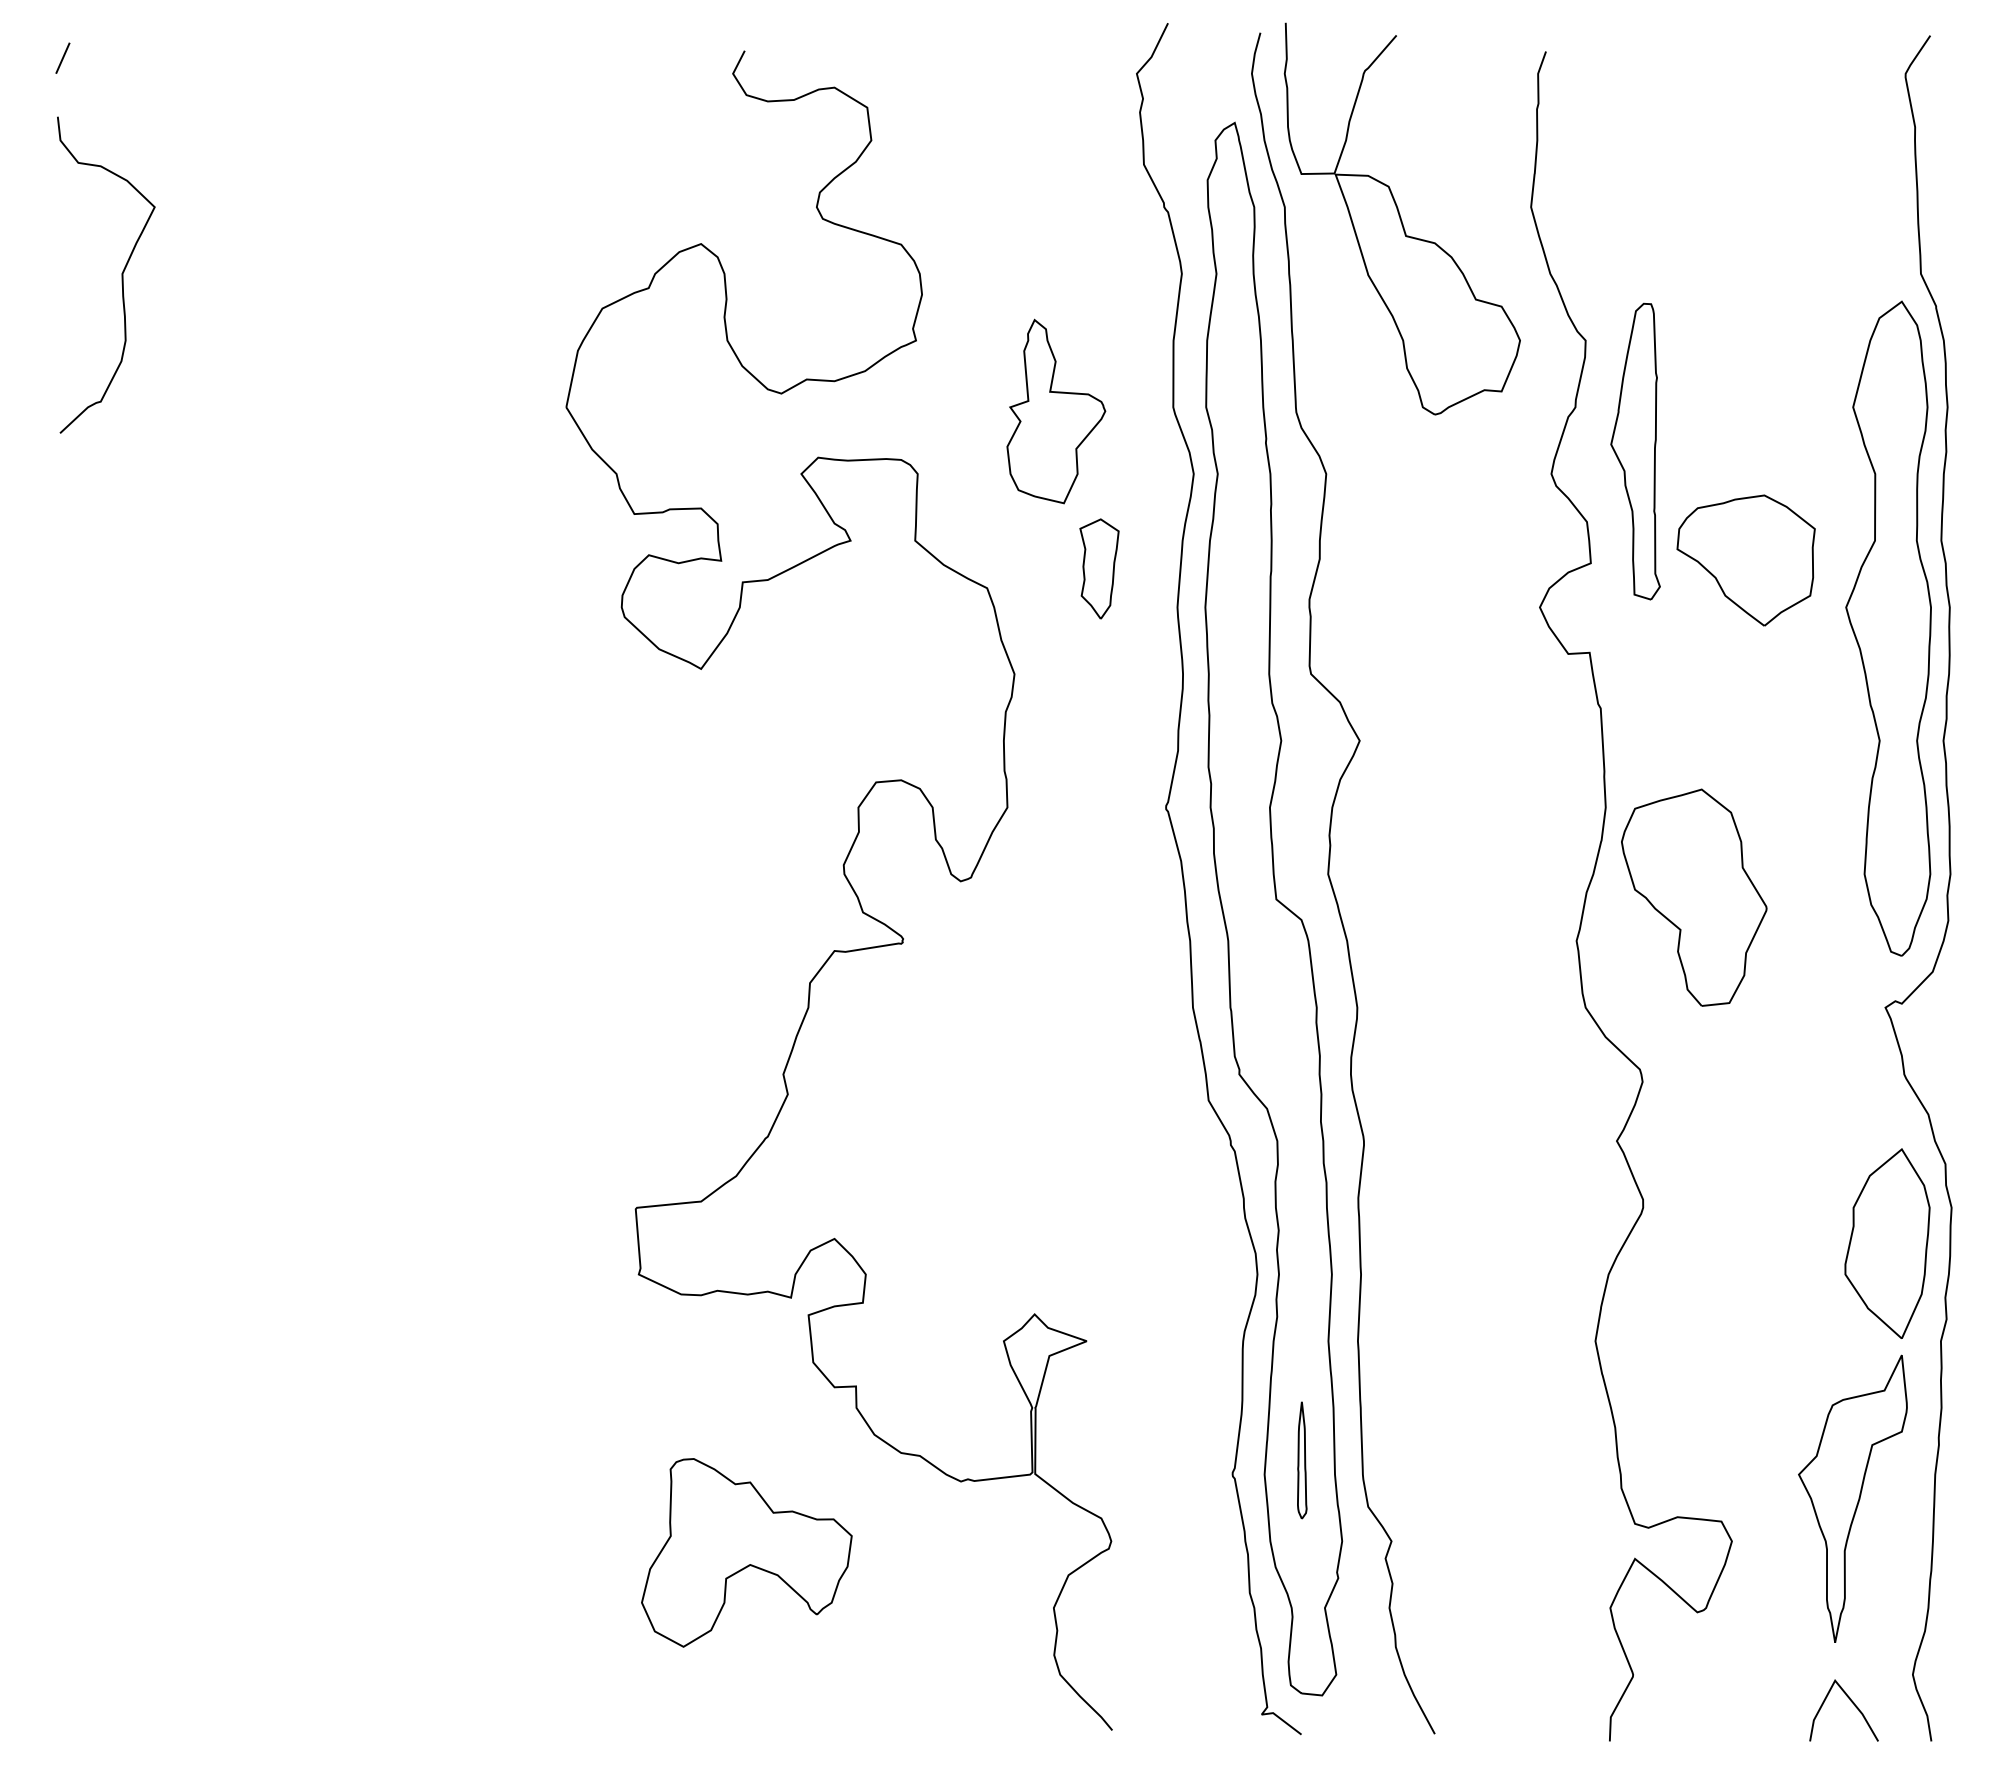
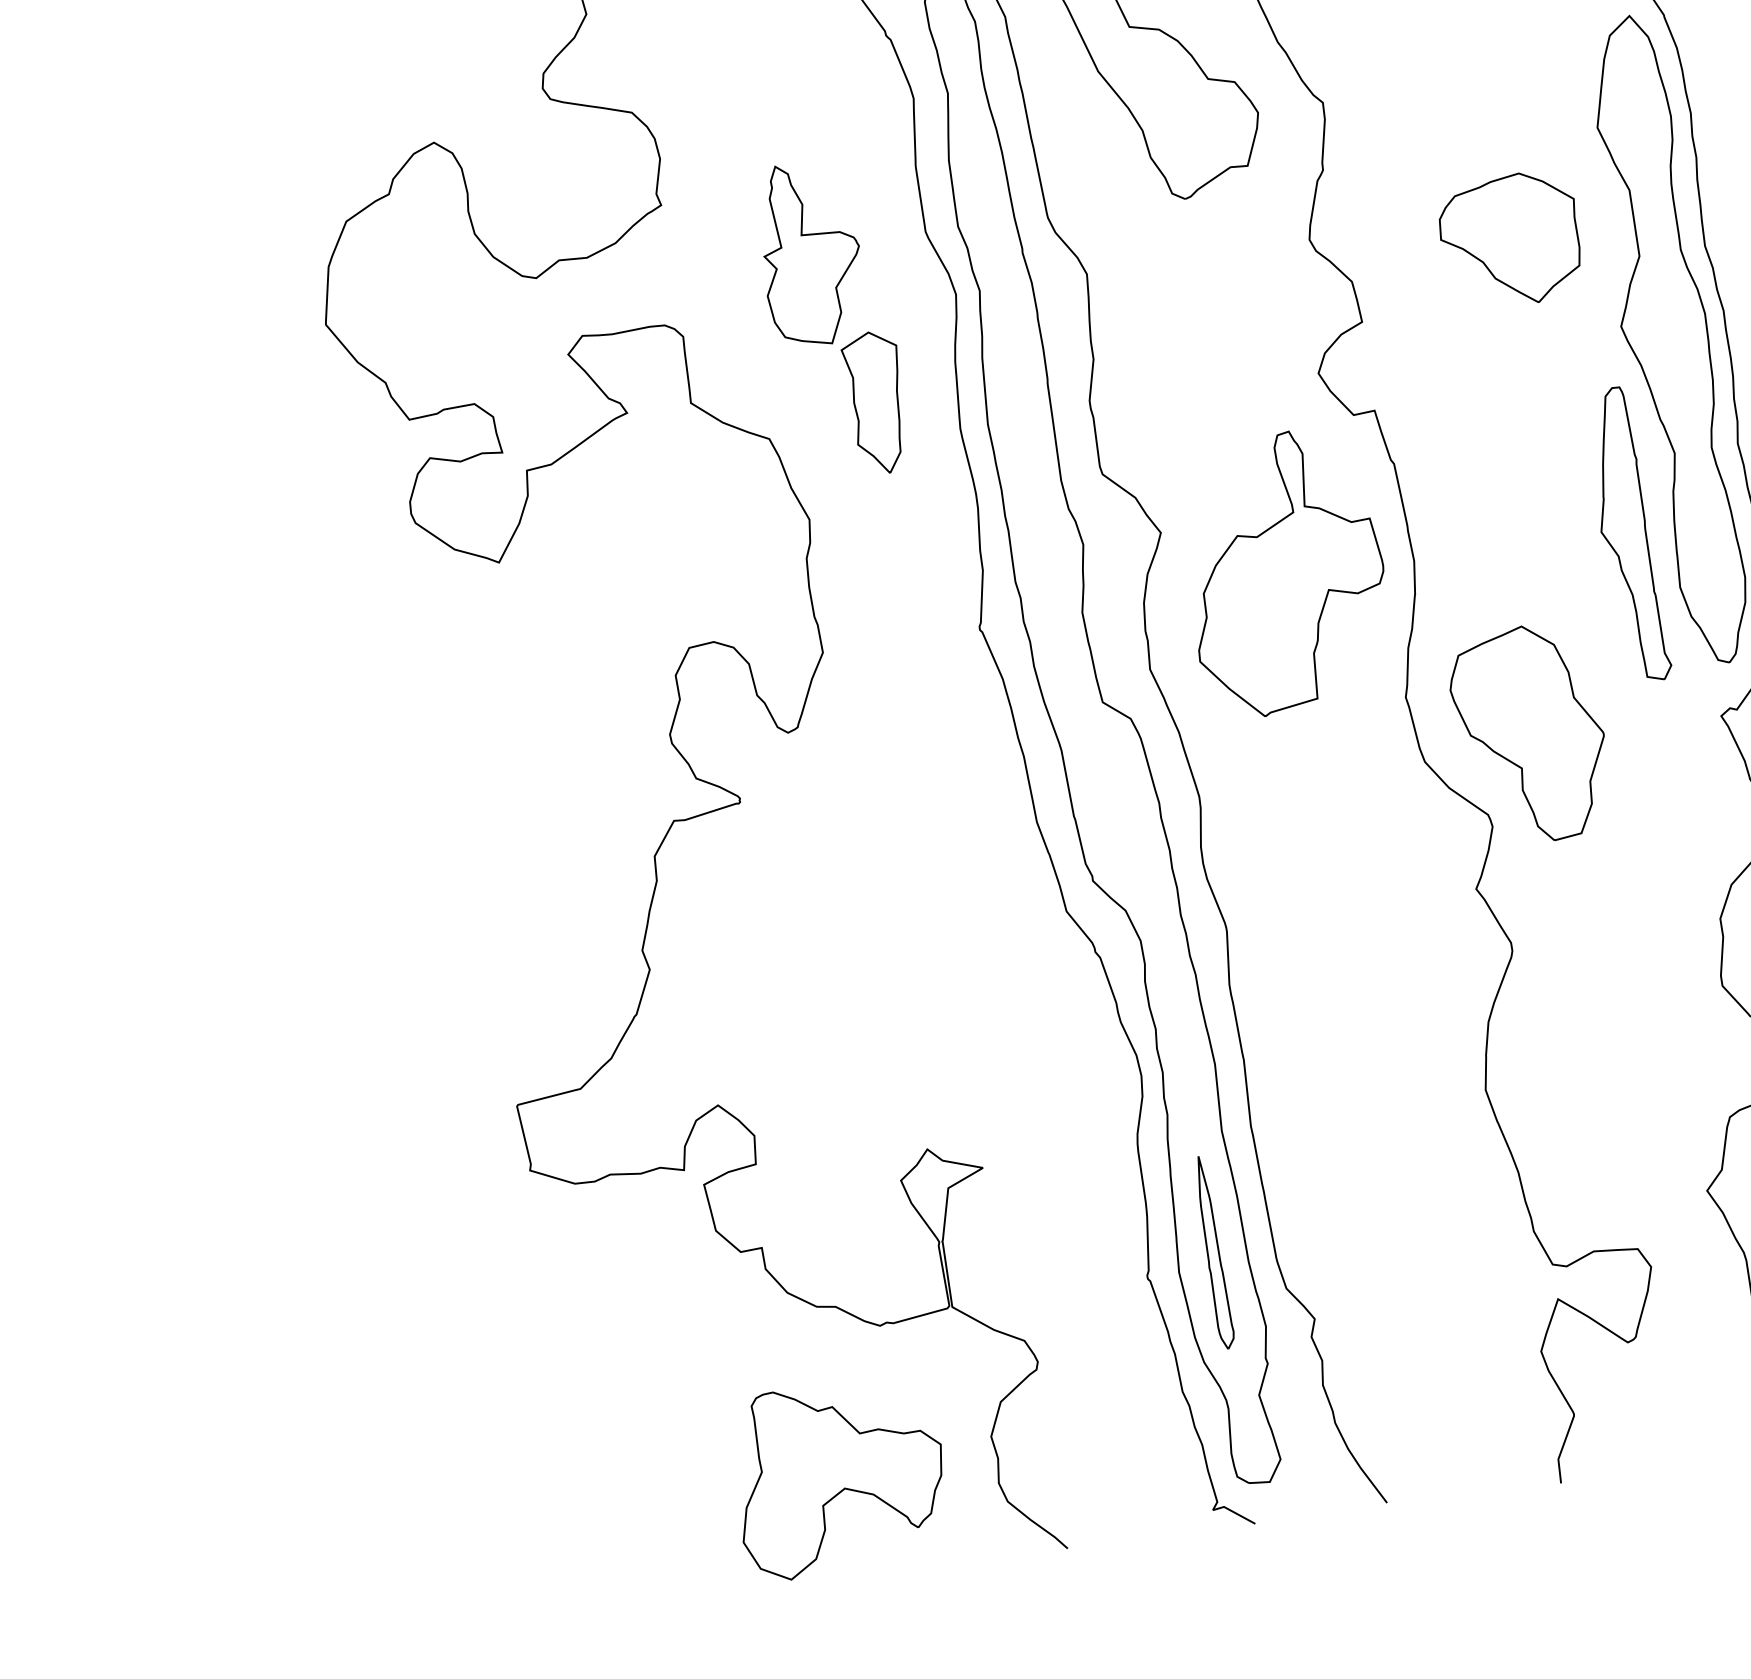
part: (1635, 451) -> (1626, 535), moved
part: (1745, 560) -> (1510, 240), moved
part: (1099, 568) -> (877, 402), size x1.43
part: (1476, 798) -> (1285, 571), added
part: (1694, 897) -> (1530, 734), moved
part: (1302, 1460) -> (1214, 1252), size x1.67
part: (746, 1552) -> (839, 1476), moved

